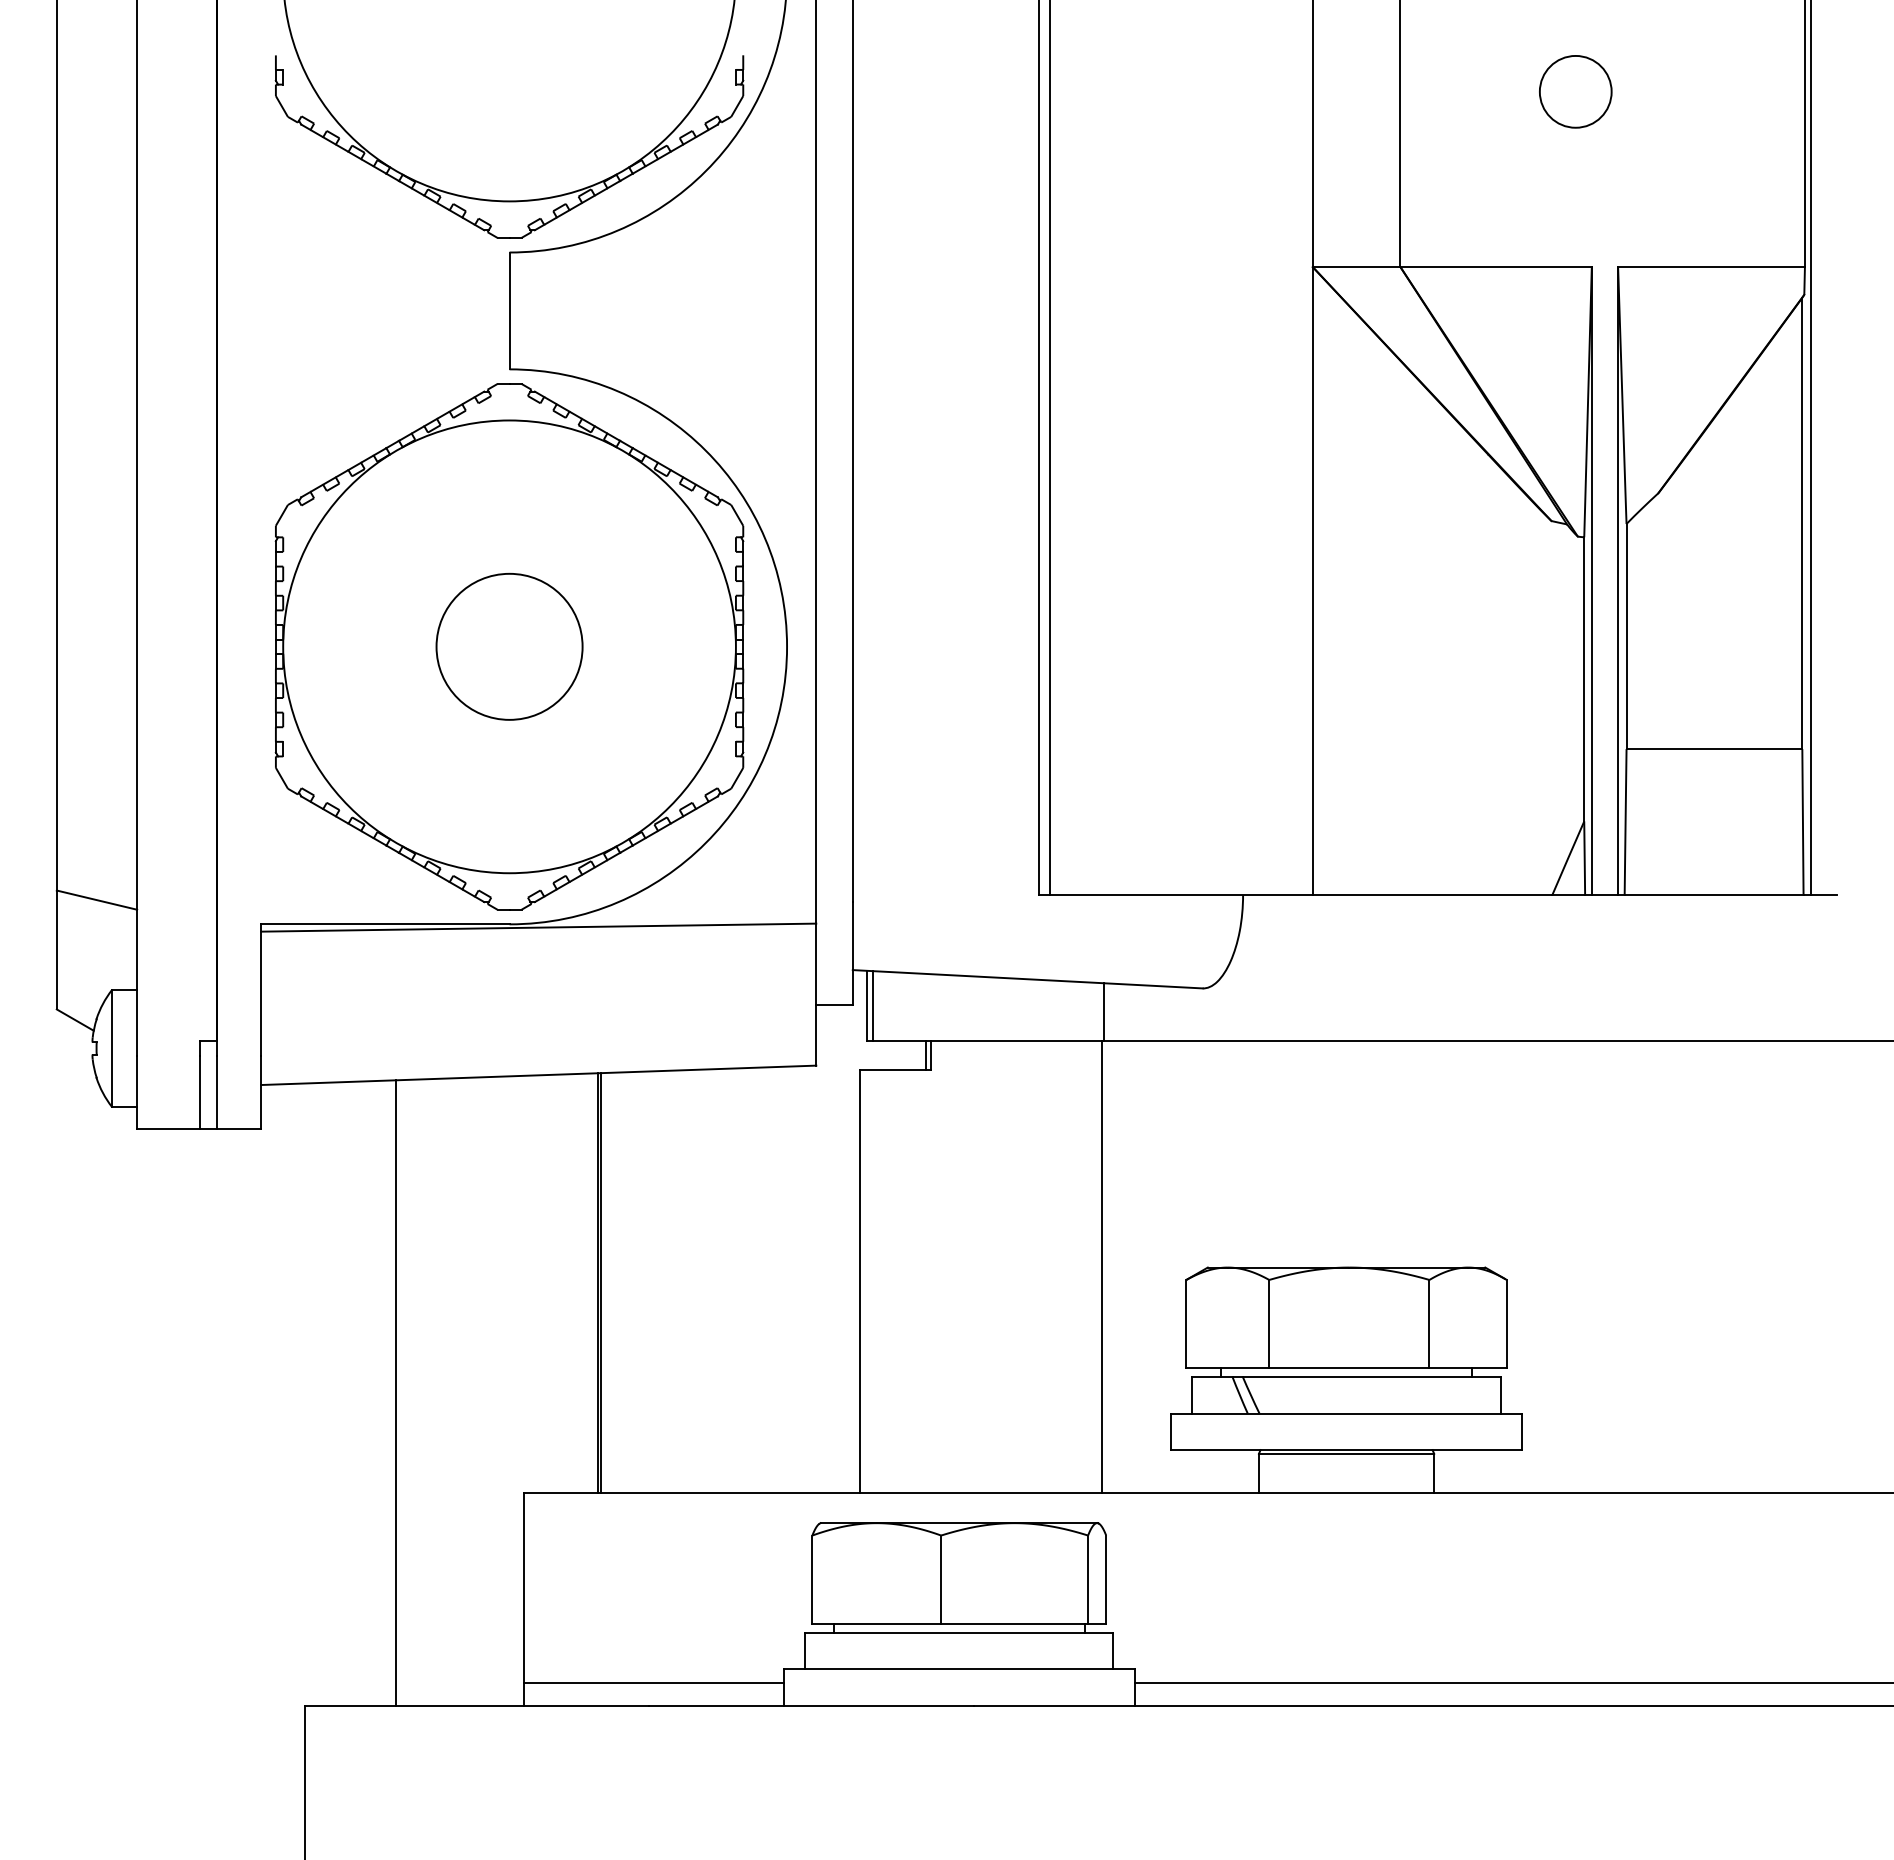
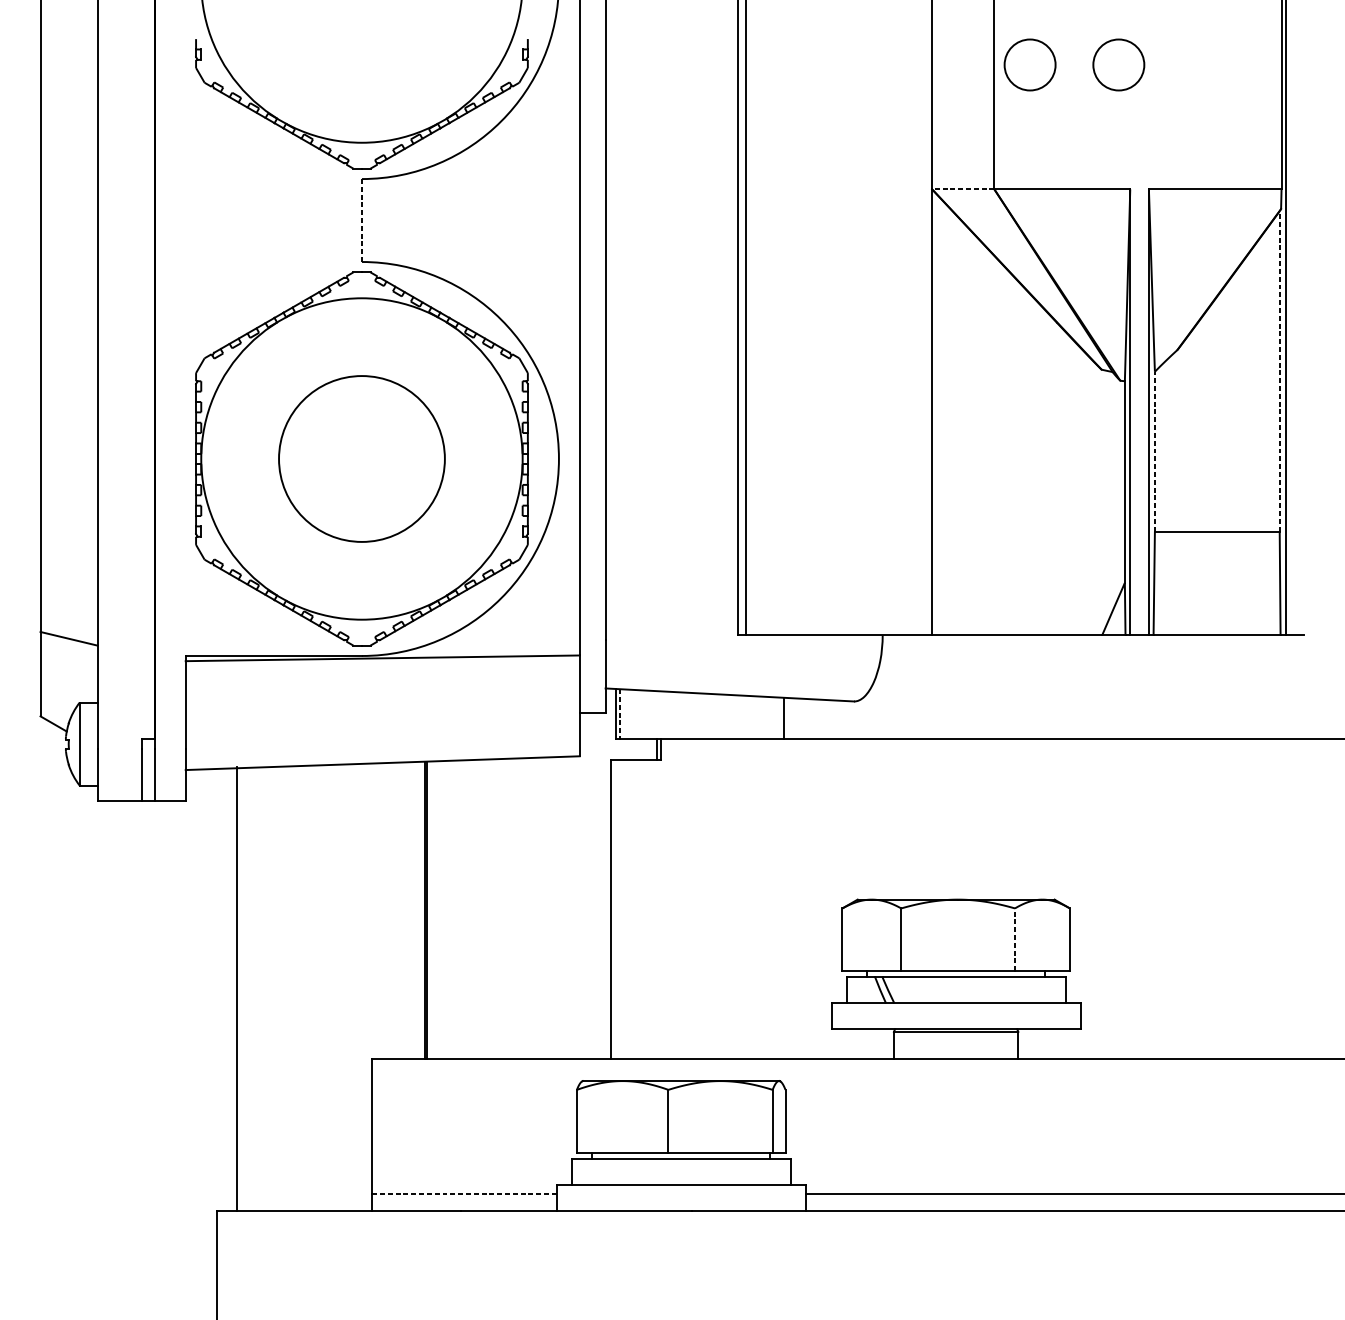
circle: (1450, 91) -> (1029, 64), added
line: (1356, 267) -> (963, 189), solid -> dashed
line: (509, 310) -> (361, 220), solid -> dashed
line: (1802, 523) -> (1279, 371), solid -> dashed
line: (1626, 636) -> (1154, 451), solid -> dashed
circle: (509, 646) -> (361, 458), size x1.6
line: (873, 1006) -> (620, 714), solid -> dashed
line: (1101, 1266) -> (782, 898), removed
line: (1429, 1323) -> (1015, 939), solid -> dashed
line: (396, 1392) -> (237, 988), moved
line: (654, 1682) -> (464, 1194), solid -> dashed

